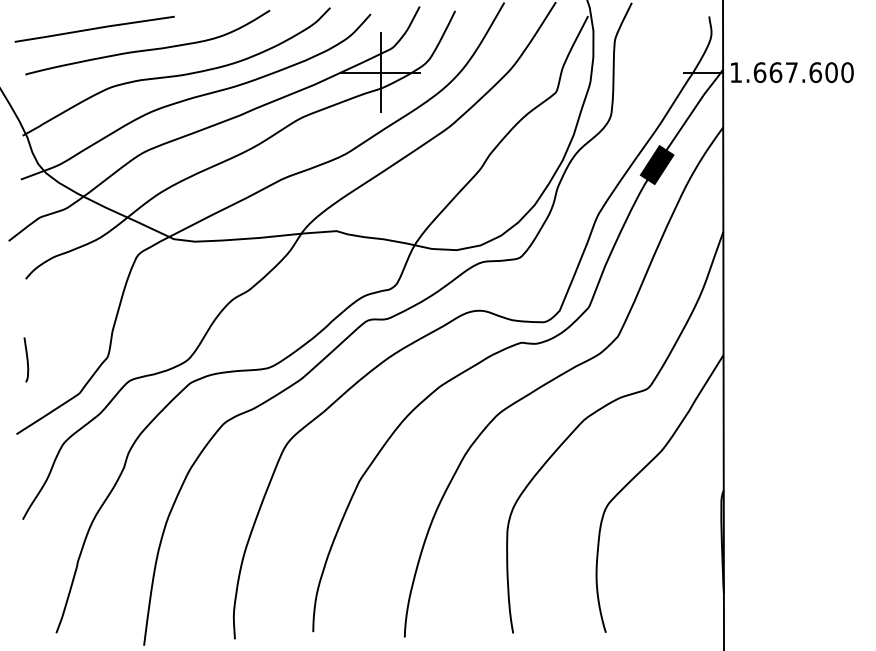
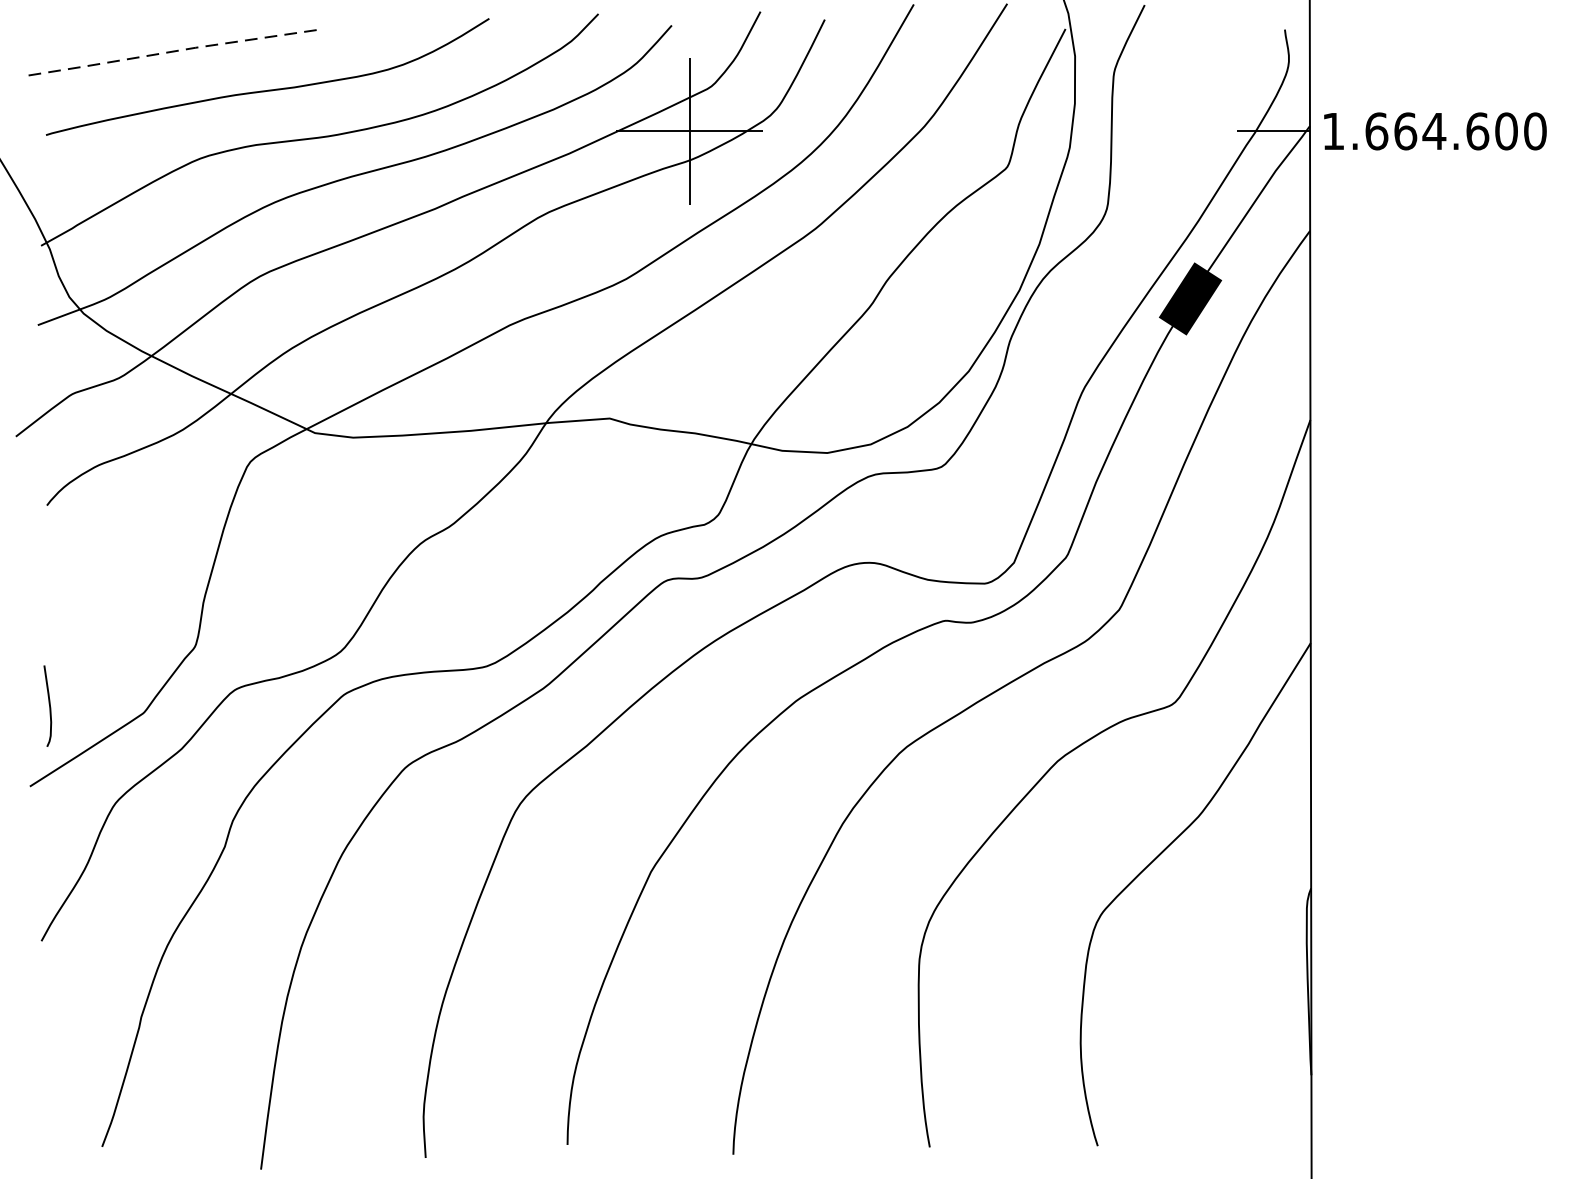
line: (94, 28) -> (171, 51), solid -> dashed
text: (791, 72) -> (1433, 131), 1.667.600 -> 1.664.600
curve: (26, 359) -> (48, 705), moved

